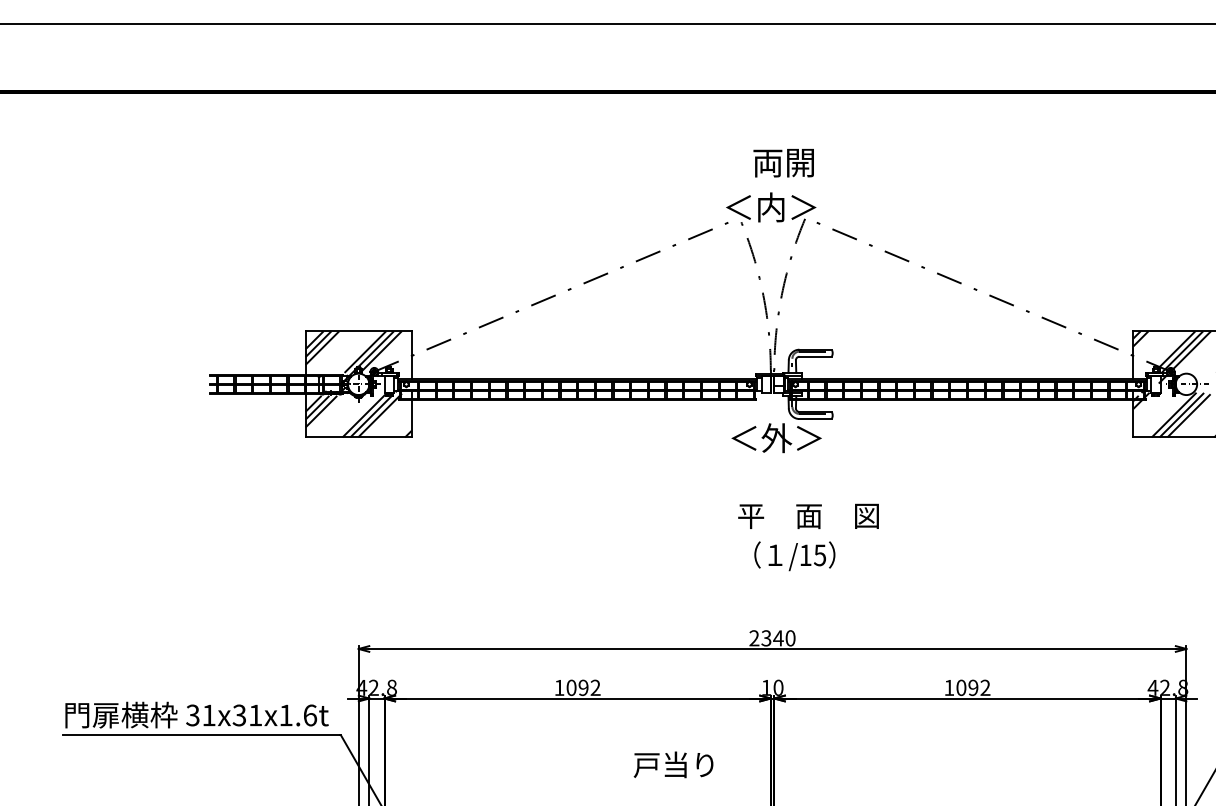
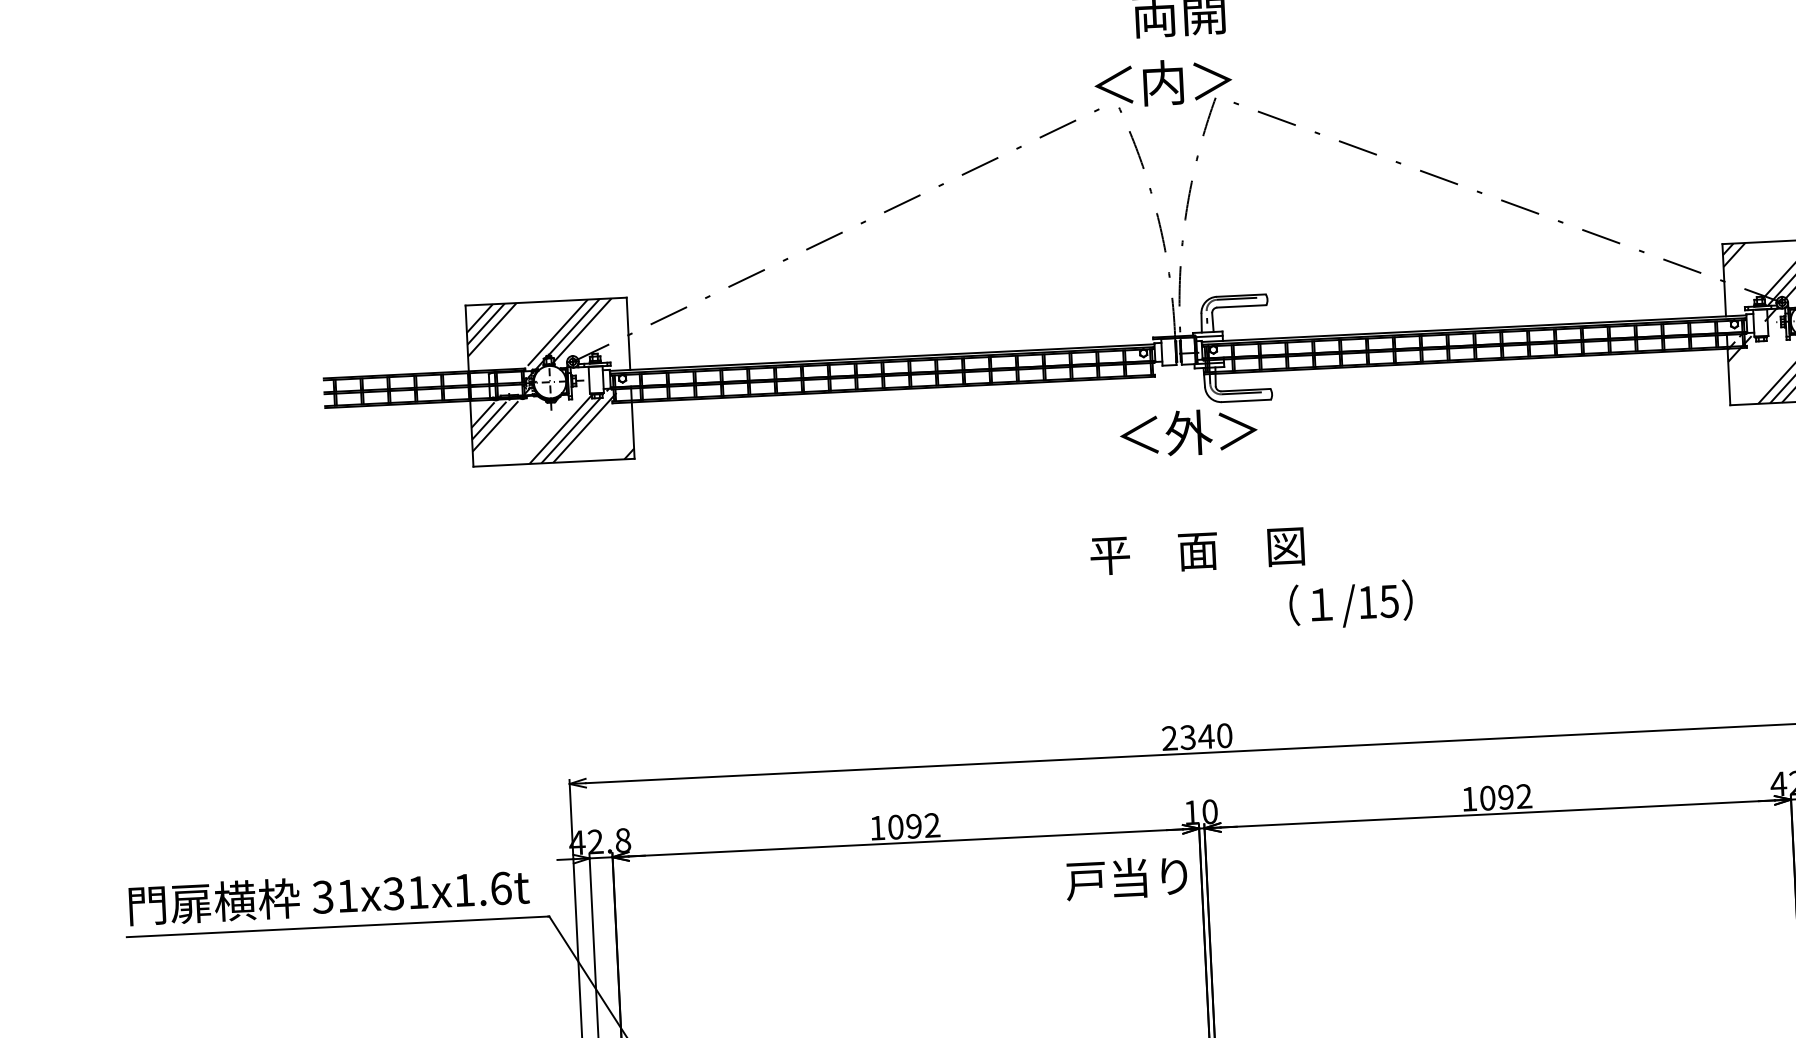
text: (808, 516) -> (1197, 551), moved
text: (794, 556) -> (1350, 605), moved
text: (673, 764) -> (1126, 877), moved

